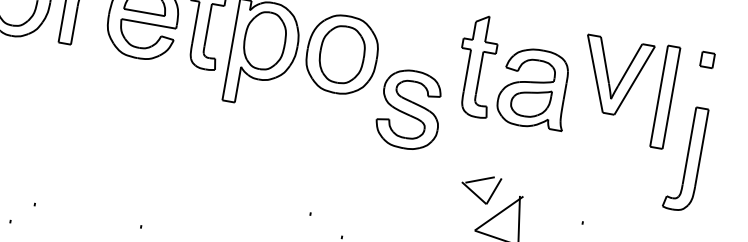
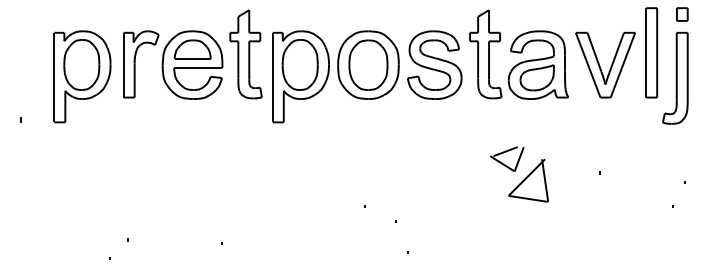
part: (615, 76) -> (605, 64), moved
part: (409, 108) -> (434, 64), moved
part: (685, 157) -> (675, 77), moved

